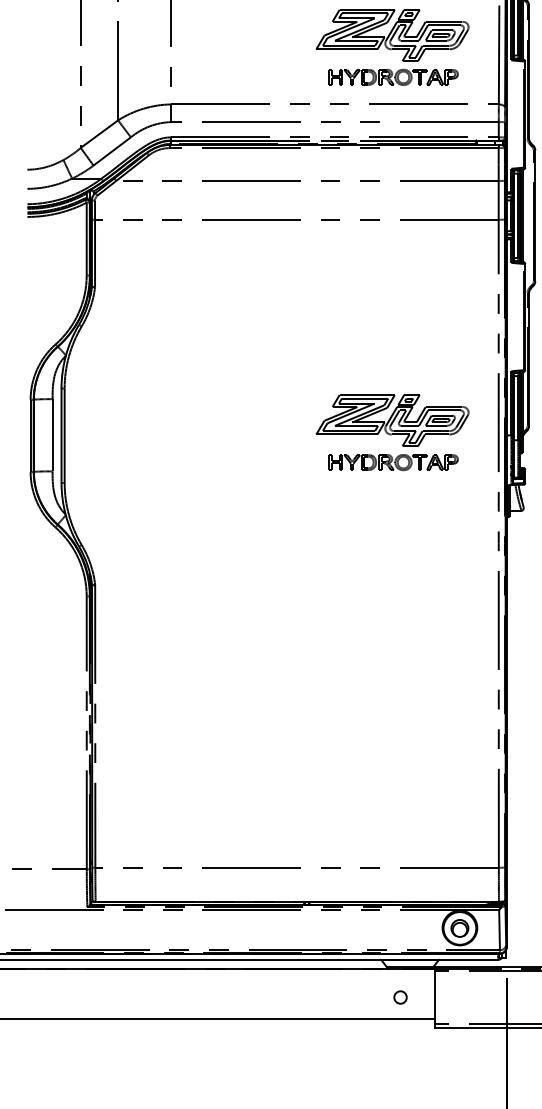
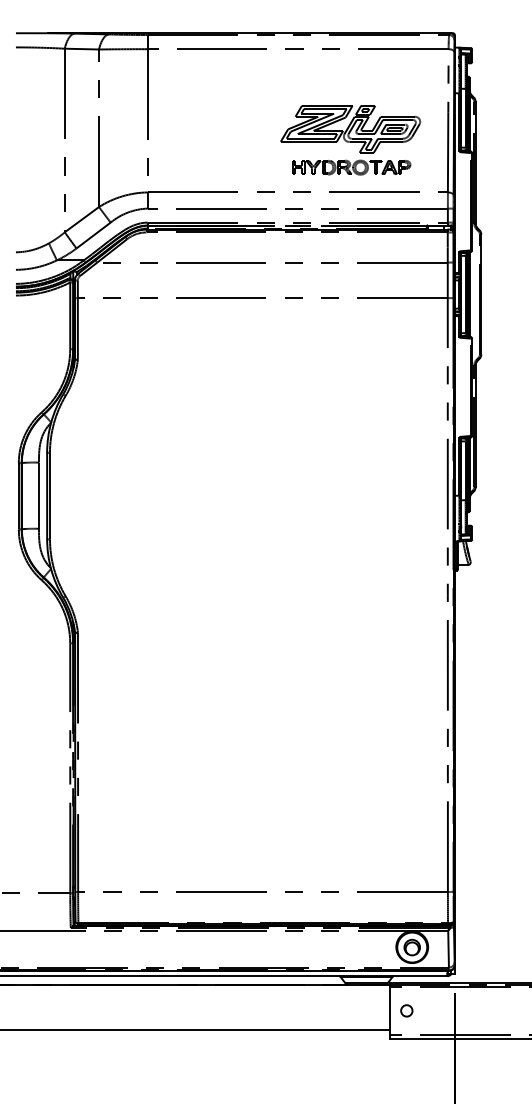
part: (392, 432) -> (350, 493), removed
circle: (400, 997) -> (406, 1010), moved

